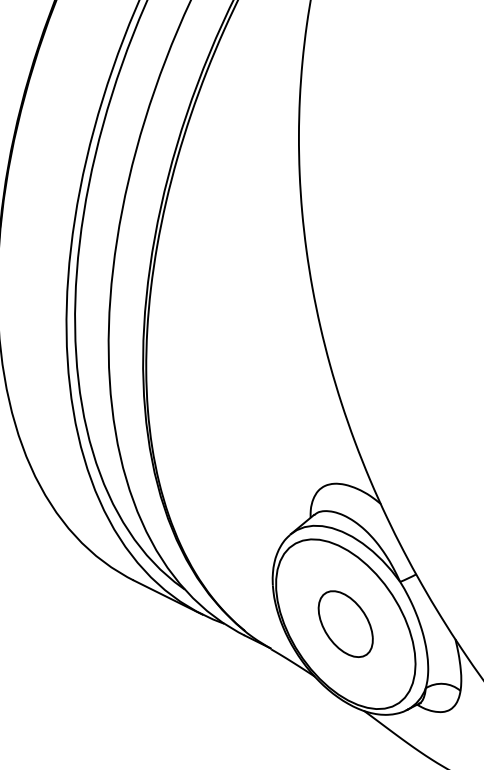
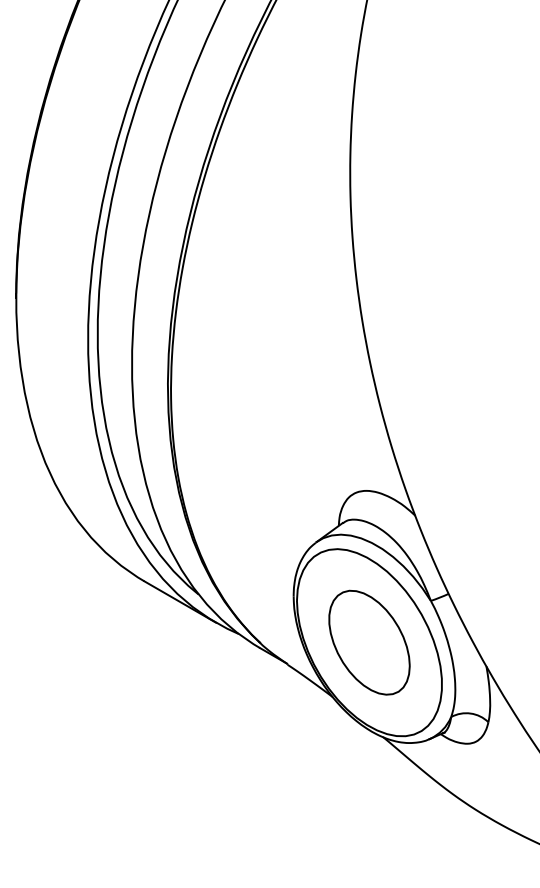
part: (345, 624) -> (369, 642), size x1.43

